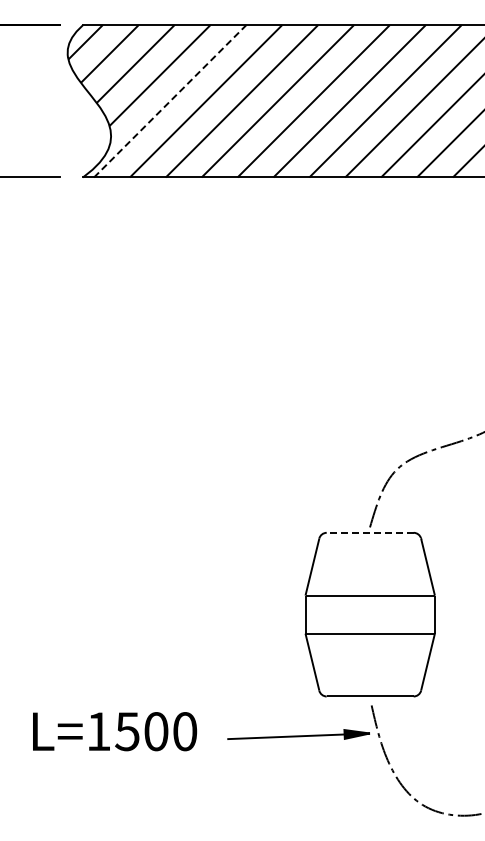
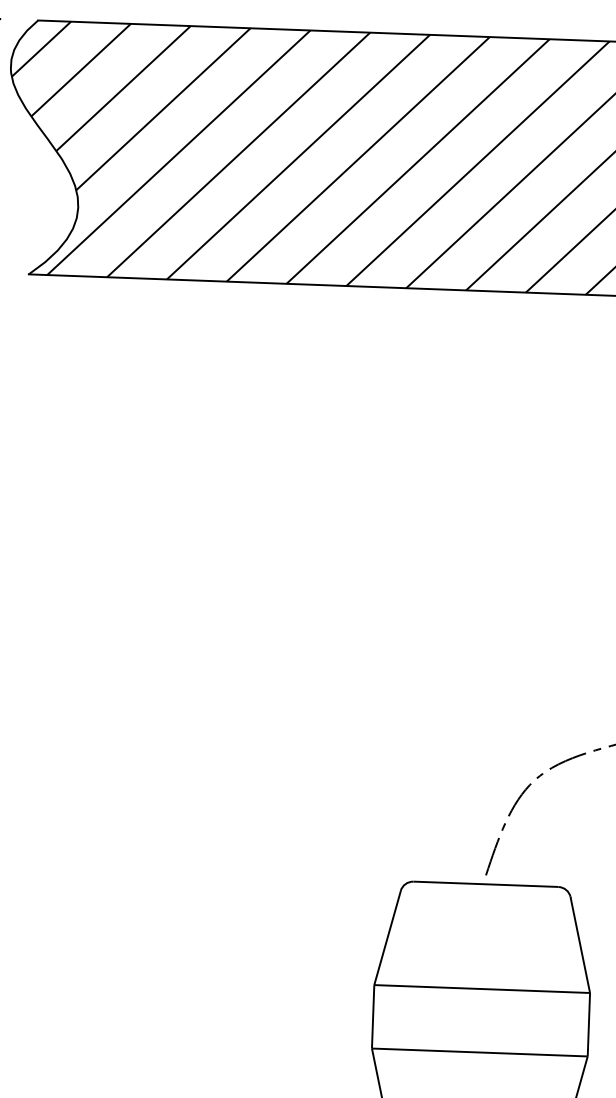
line: (170, 101) -> (179, 153), dashed -> solid
line: (369, 532) -> (484, 883), dashed -> solid

